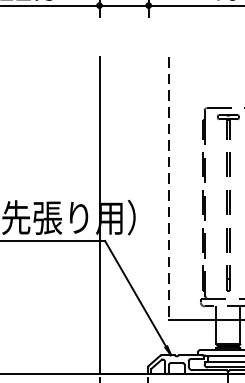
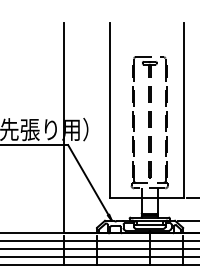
line: (169, 188) -> (110, 110), dashed -> solid

